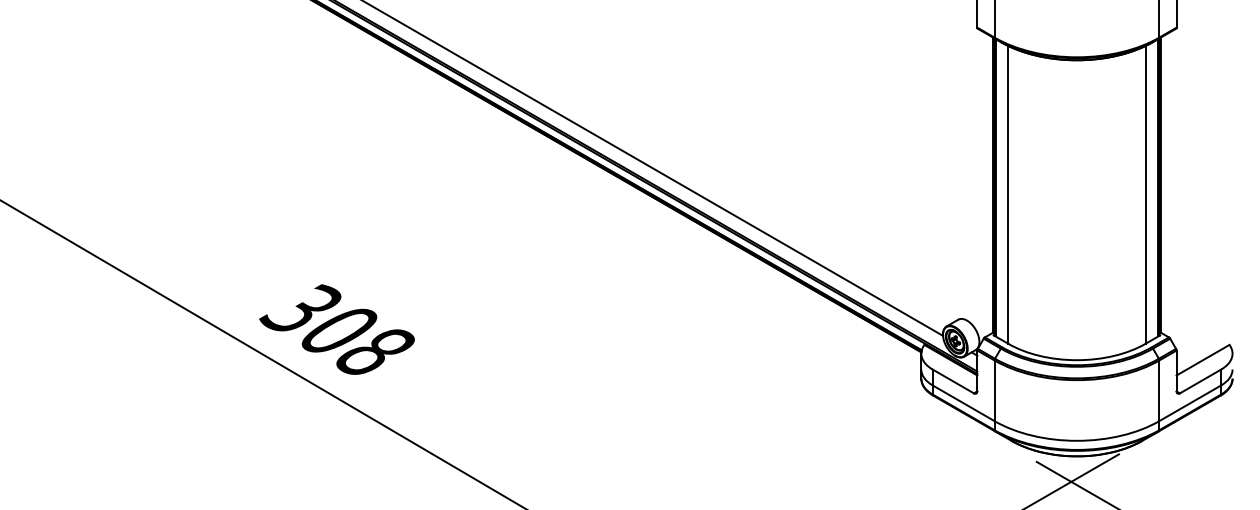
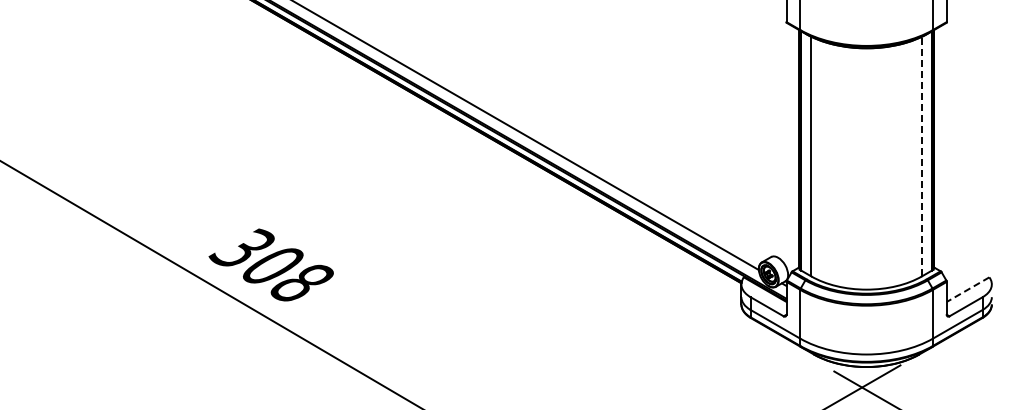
line: (1145, 194) -> (921, 156), solid -> dashed
line: (1203, 360) -> (968, 289), solid -> dashed

